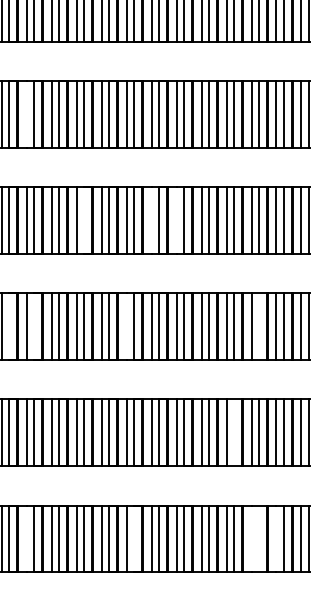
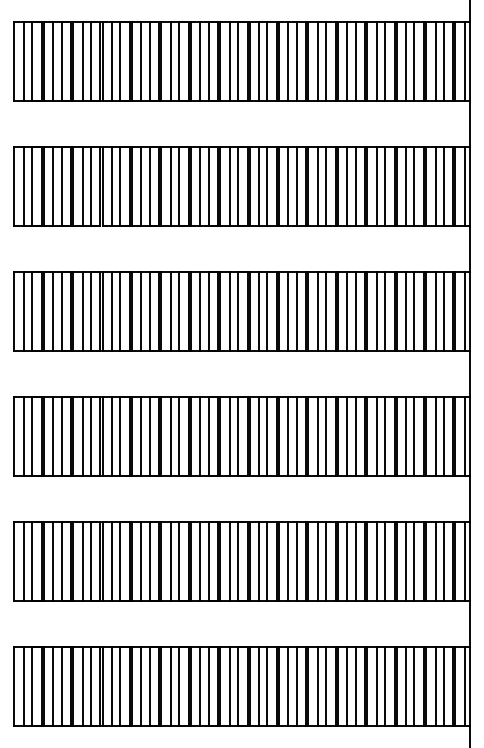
line: (26, 114) -> (53, 186), added
line: (83, 220) -> (120, 311), added
line: (151, 220) -> (200, 311), added
line: (176, 220) -> (229, 311), added
line: (8, 326) -> (32, 436), added
line: (33, 326) -> (61, 436), added
line: (126, 326) -> (170, 436), added
line: (258, 326) -> (326, 436), added
line: (233, 432) -> (296, 561), added
line: (26, 538) -> (53, 685), added
line: (133, 538) -> (179, 685), added
line: (251, 538) -> (317, 685), added
line: (258, 538) -> (326, 685), added
line: (276, 538) -> (347, 685), added

